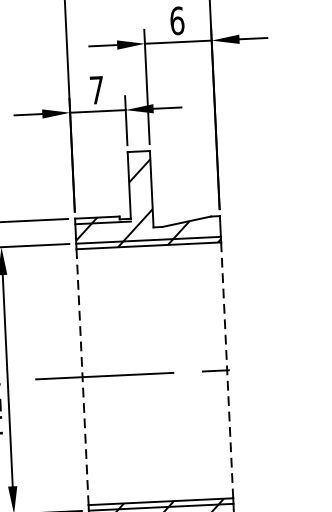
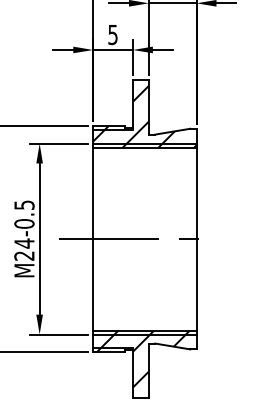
text: (96, 91) -> (112, 35), 7 -> 5
line: (227, 370) -> (196, 239), dashed -> solid
line: (83, 377) -> (93, 239), dashed -> solid

